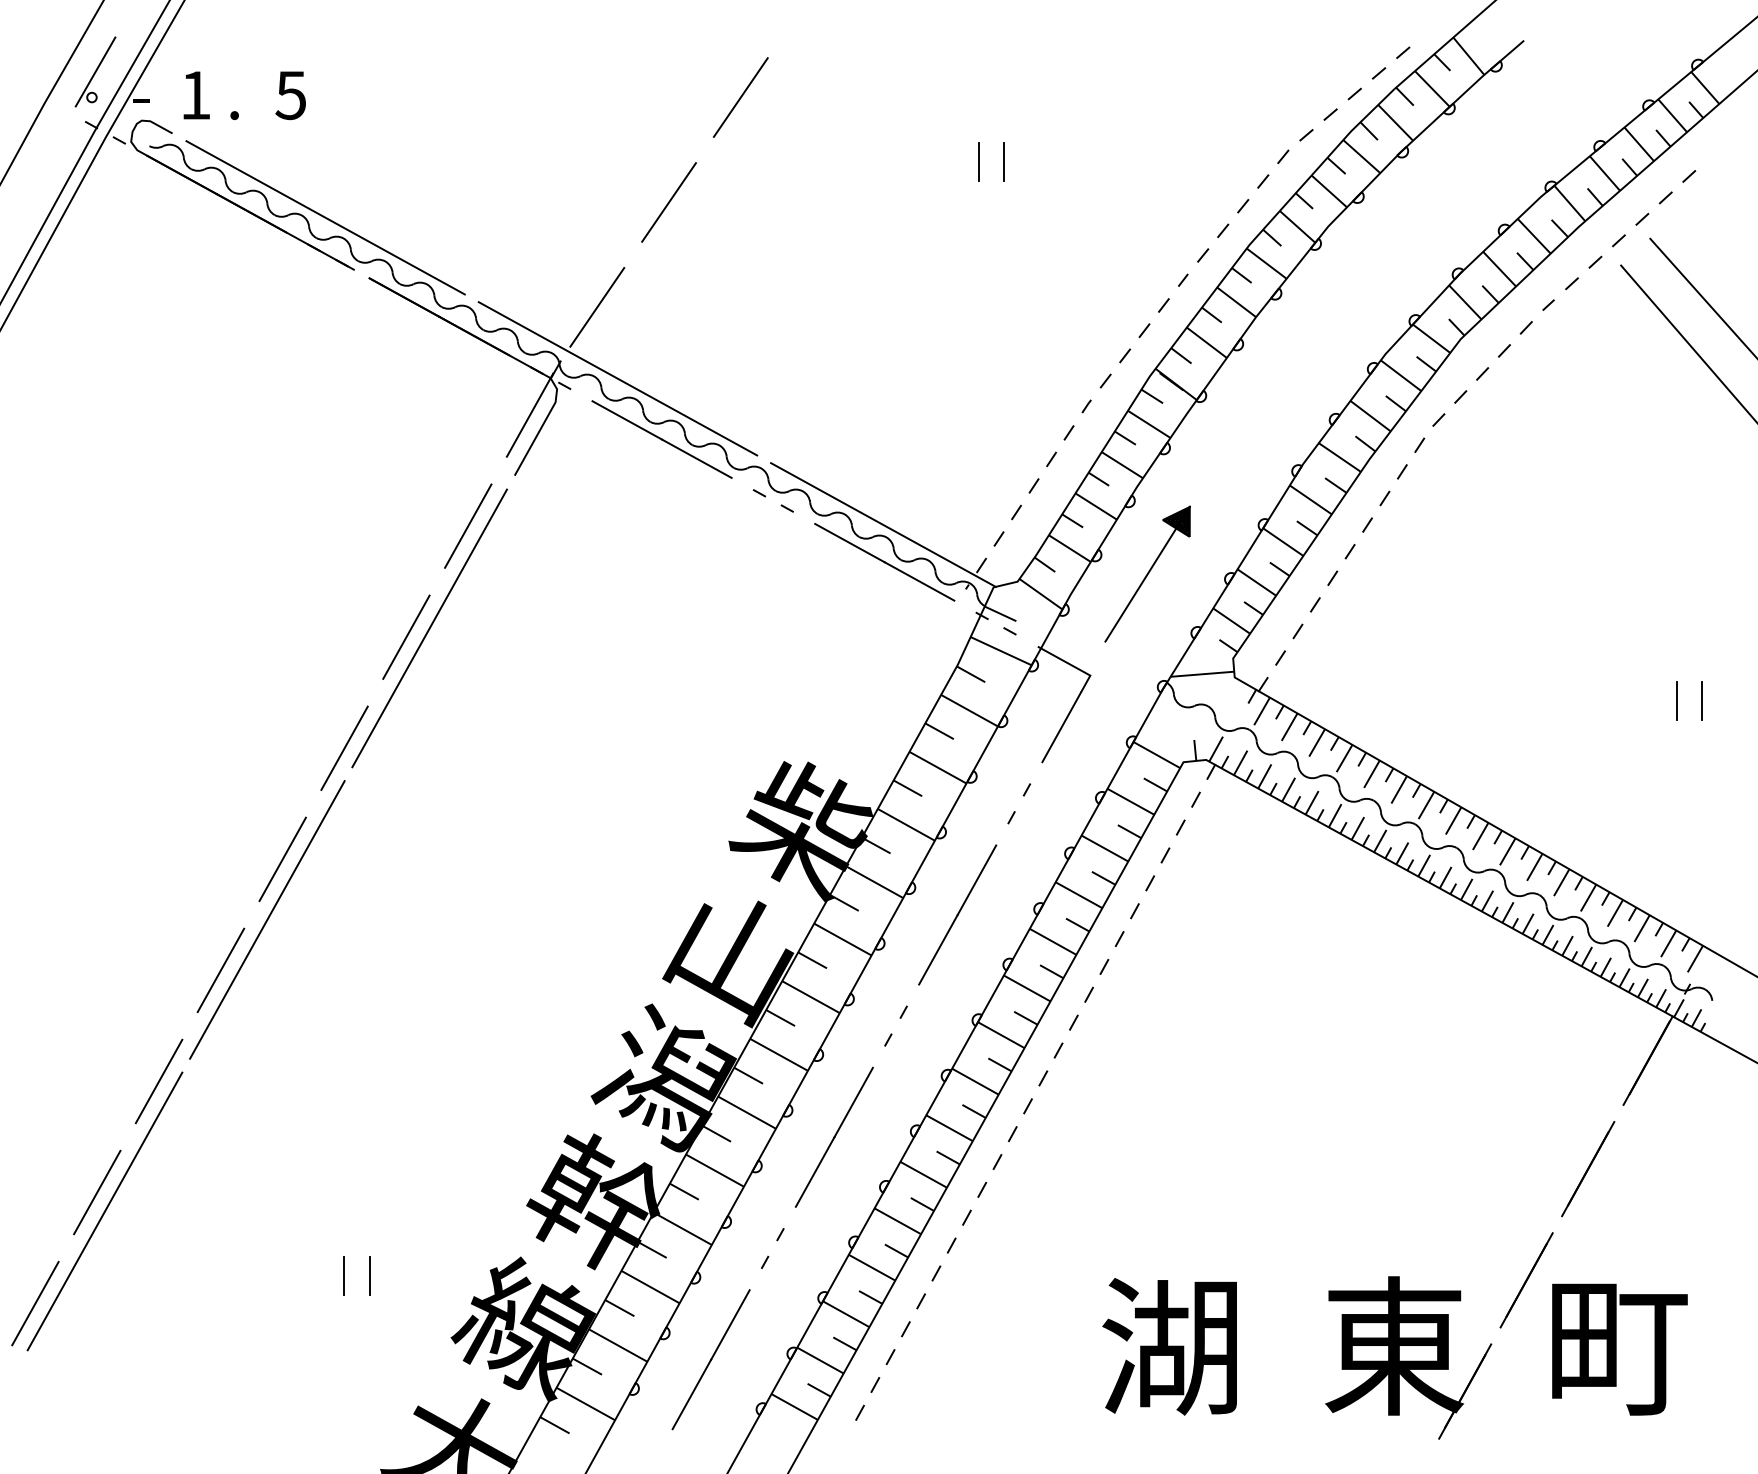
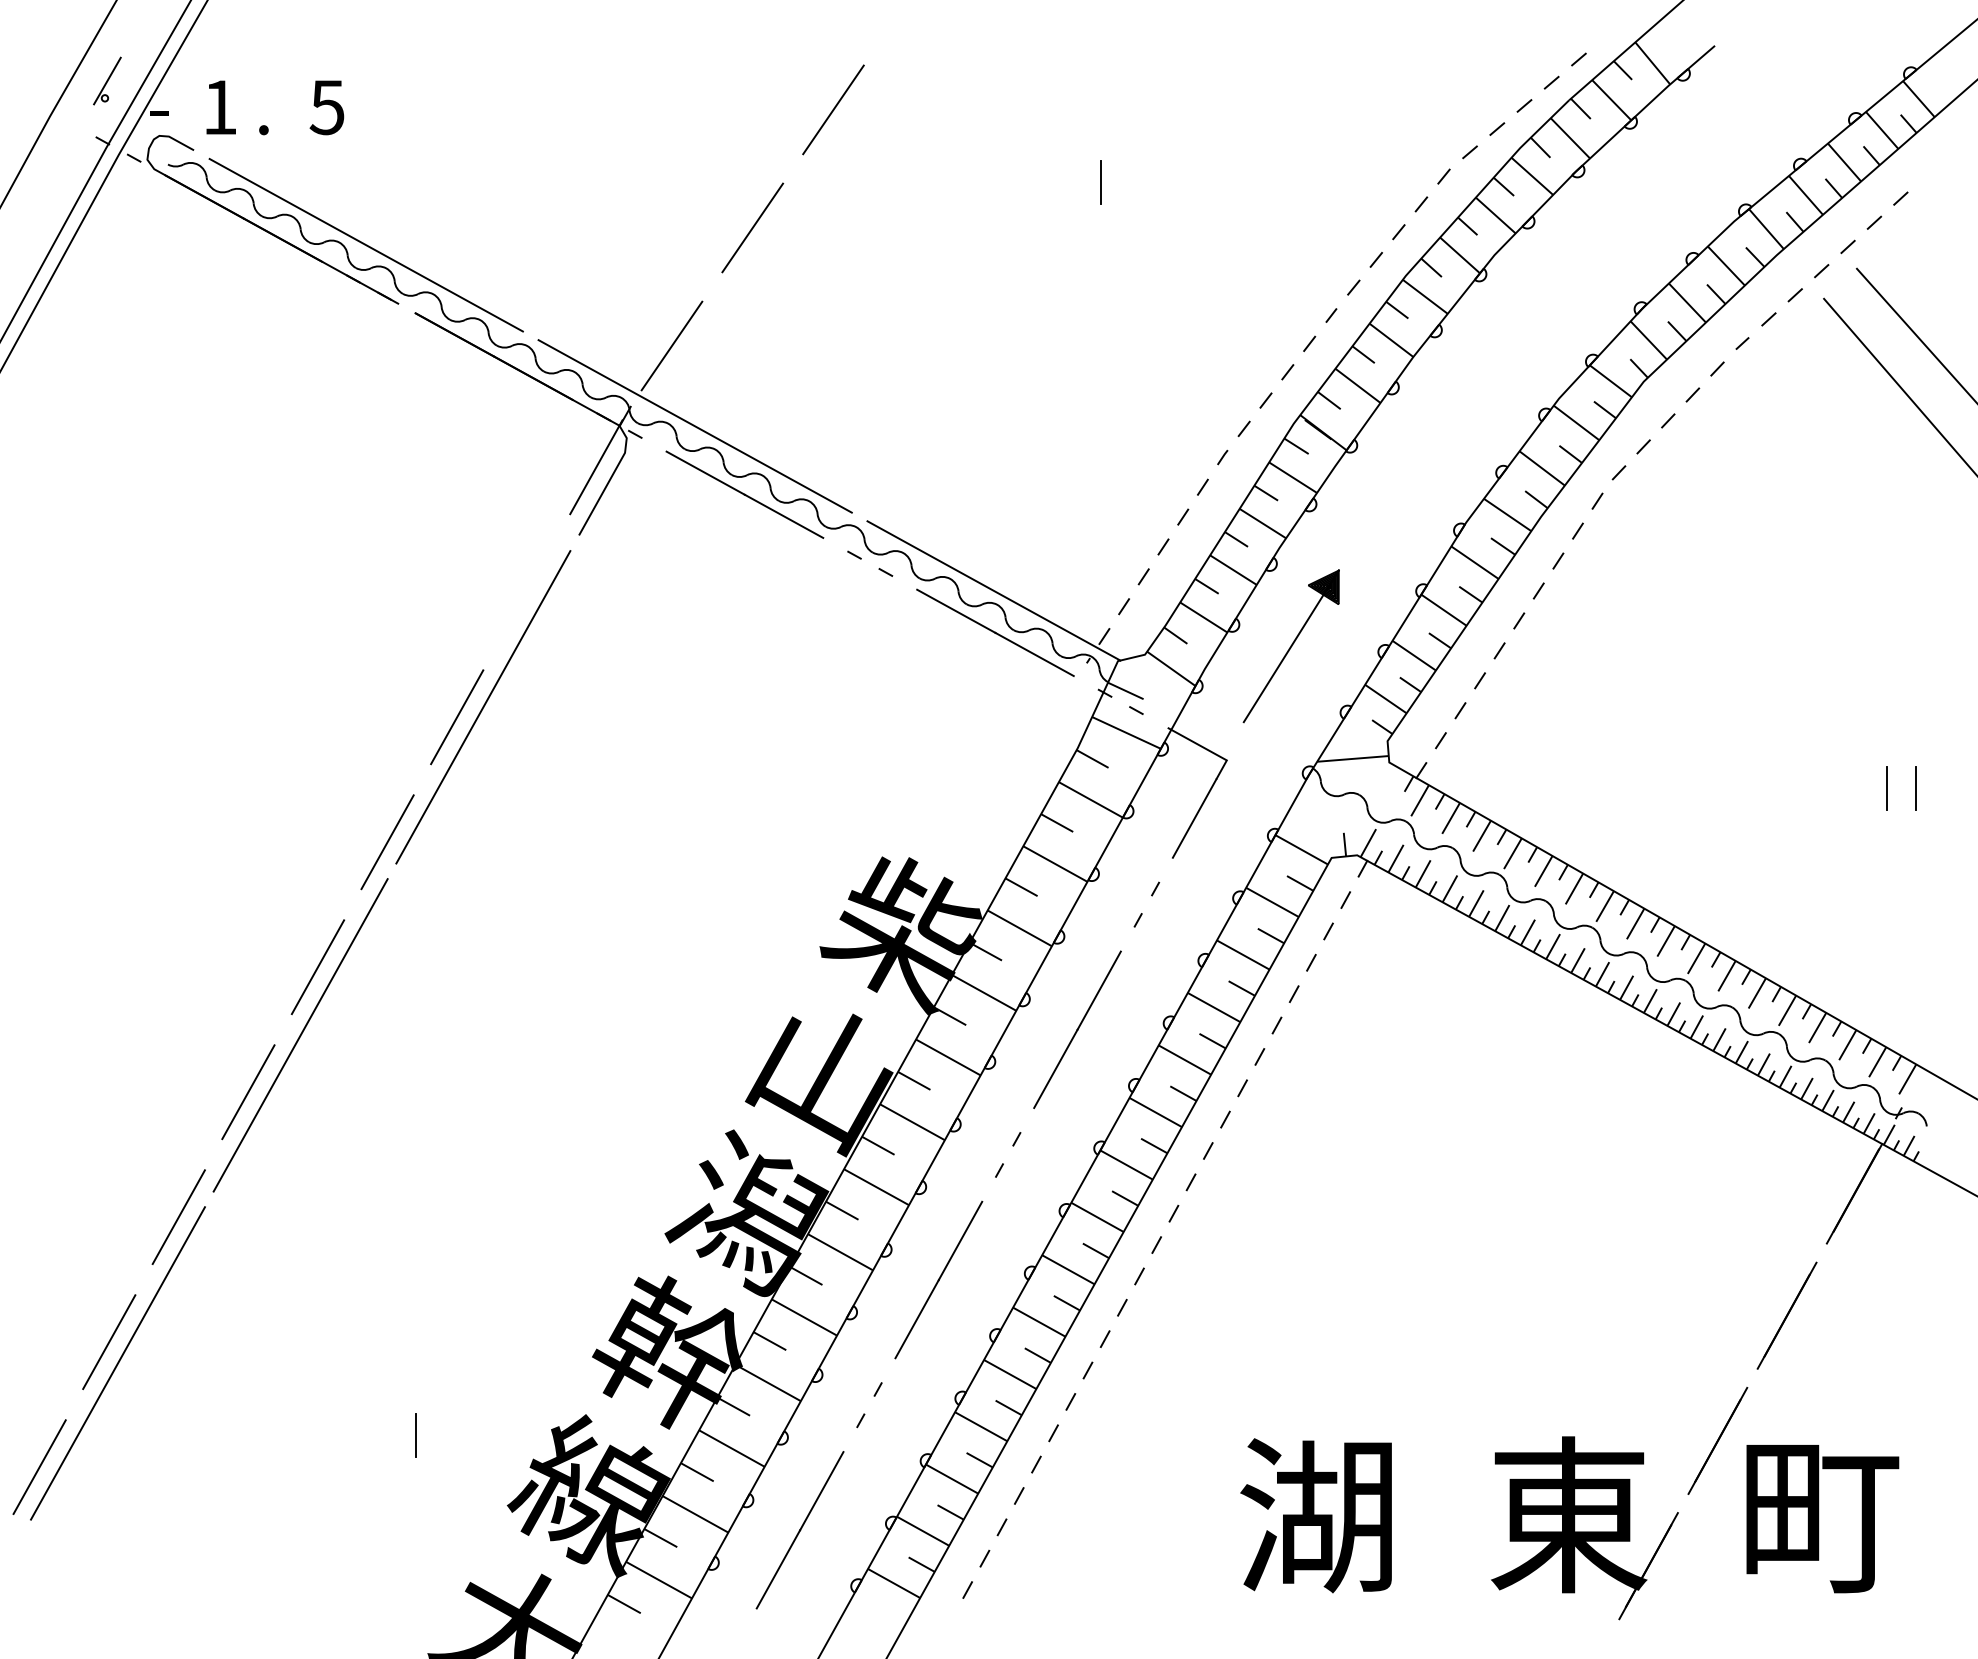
part: (95, 71) -> (107, 80), size x0.6
line: (1003, 162) -> (1129, 182), removed
line: (468, 526) -> (526, 592), removed
line: (344, 1275) -> (387, 1435), removed

